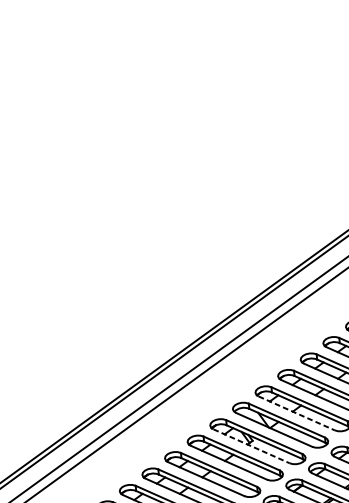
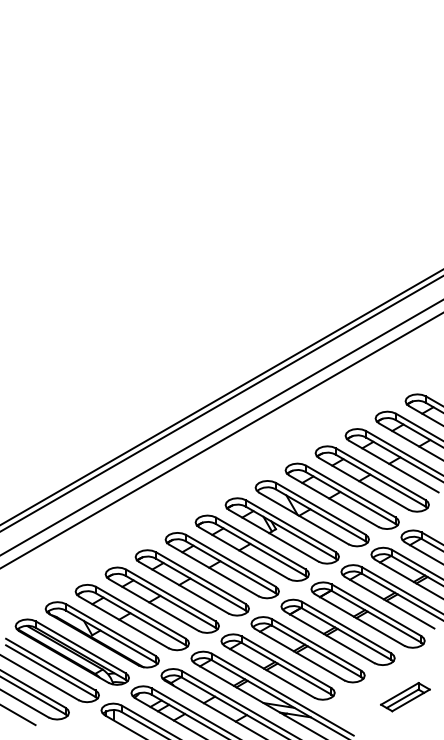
line: (296, 413) -> (333, 501), dashed -> solid
line: (251, 446) -> (273, 535), dashed -> solid

